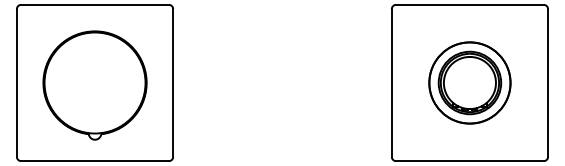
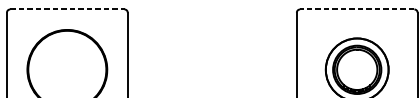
line: (95, 4) -> (67, 9), solid -> dashed
line: (469, 4) -> (356, 9), solid -> dashed

